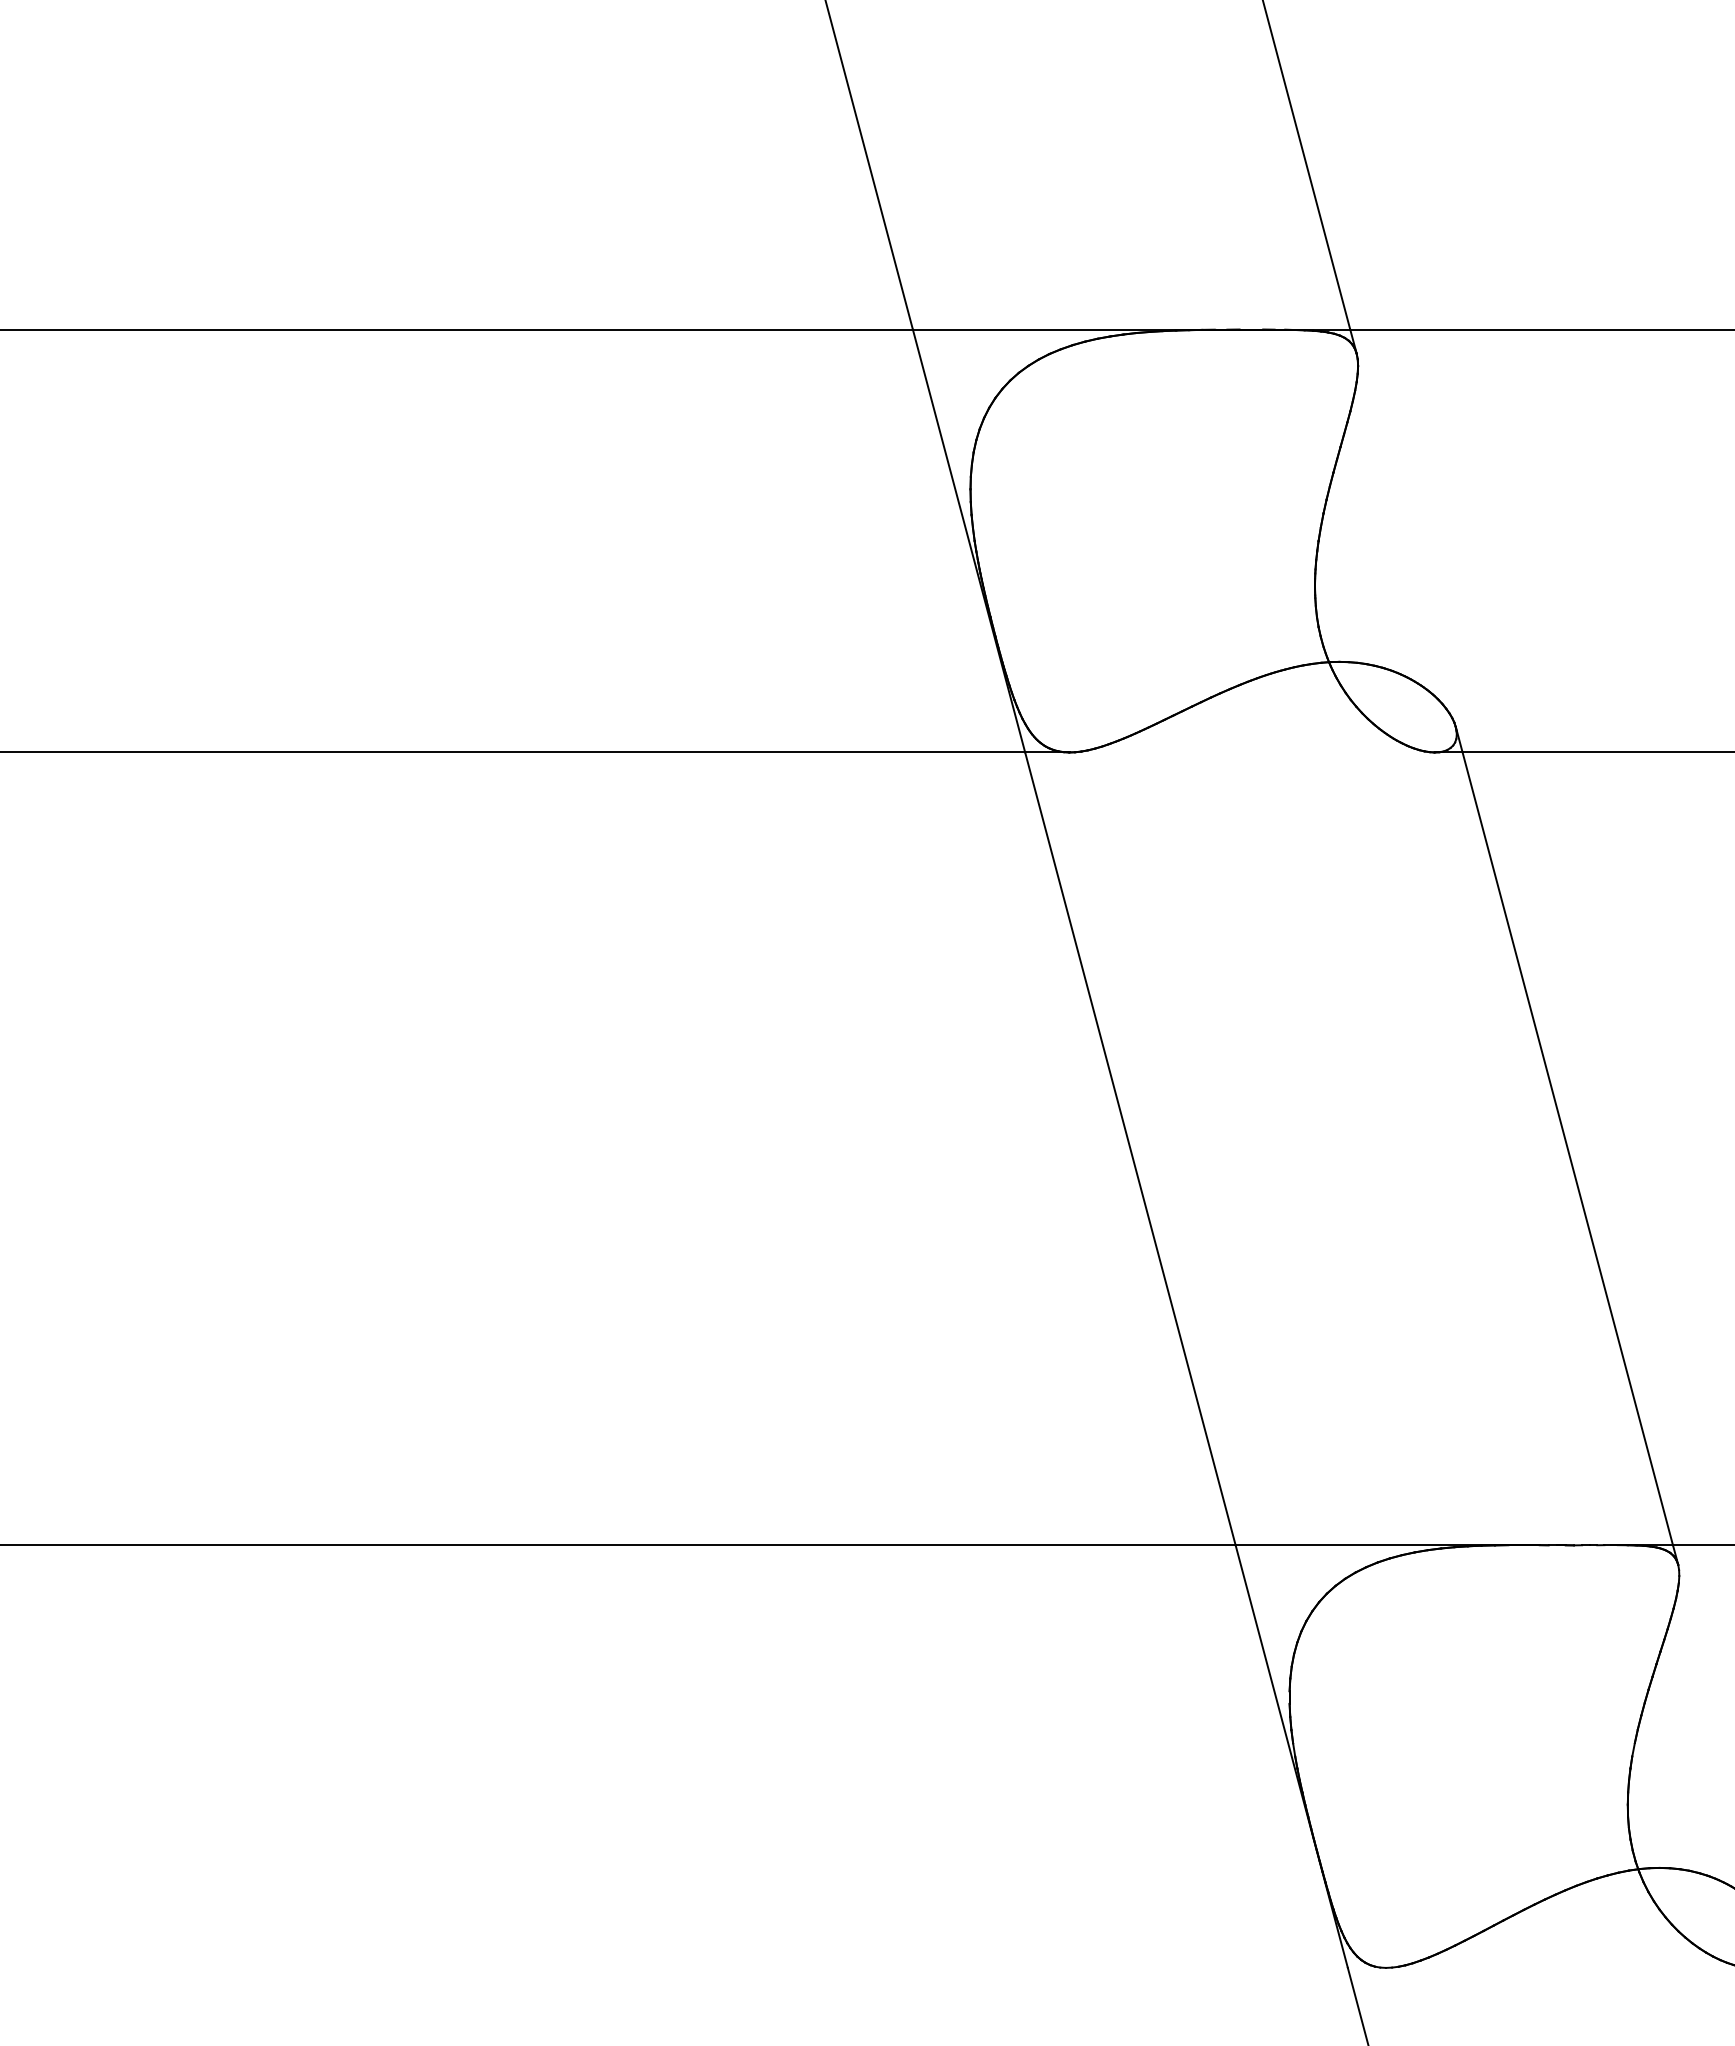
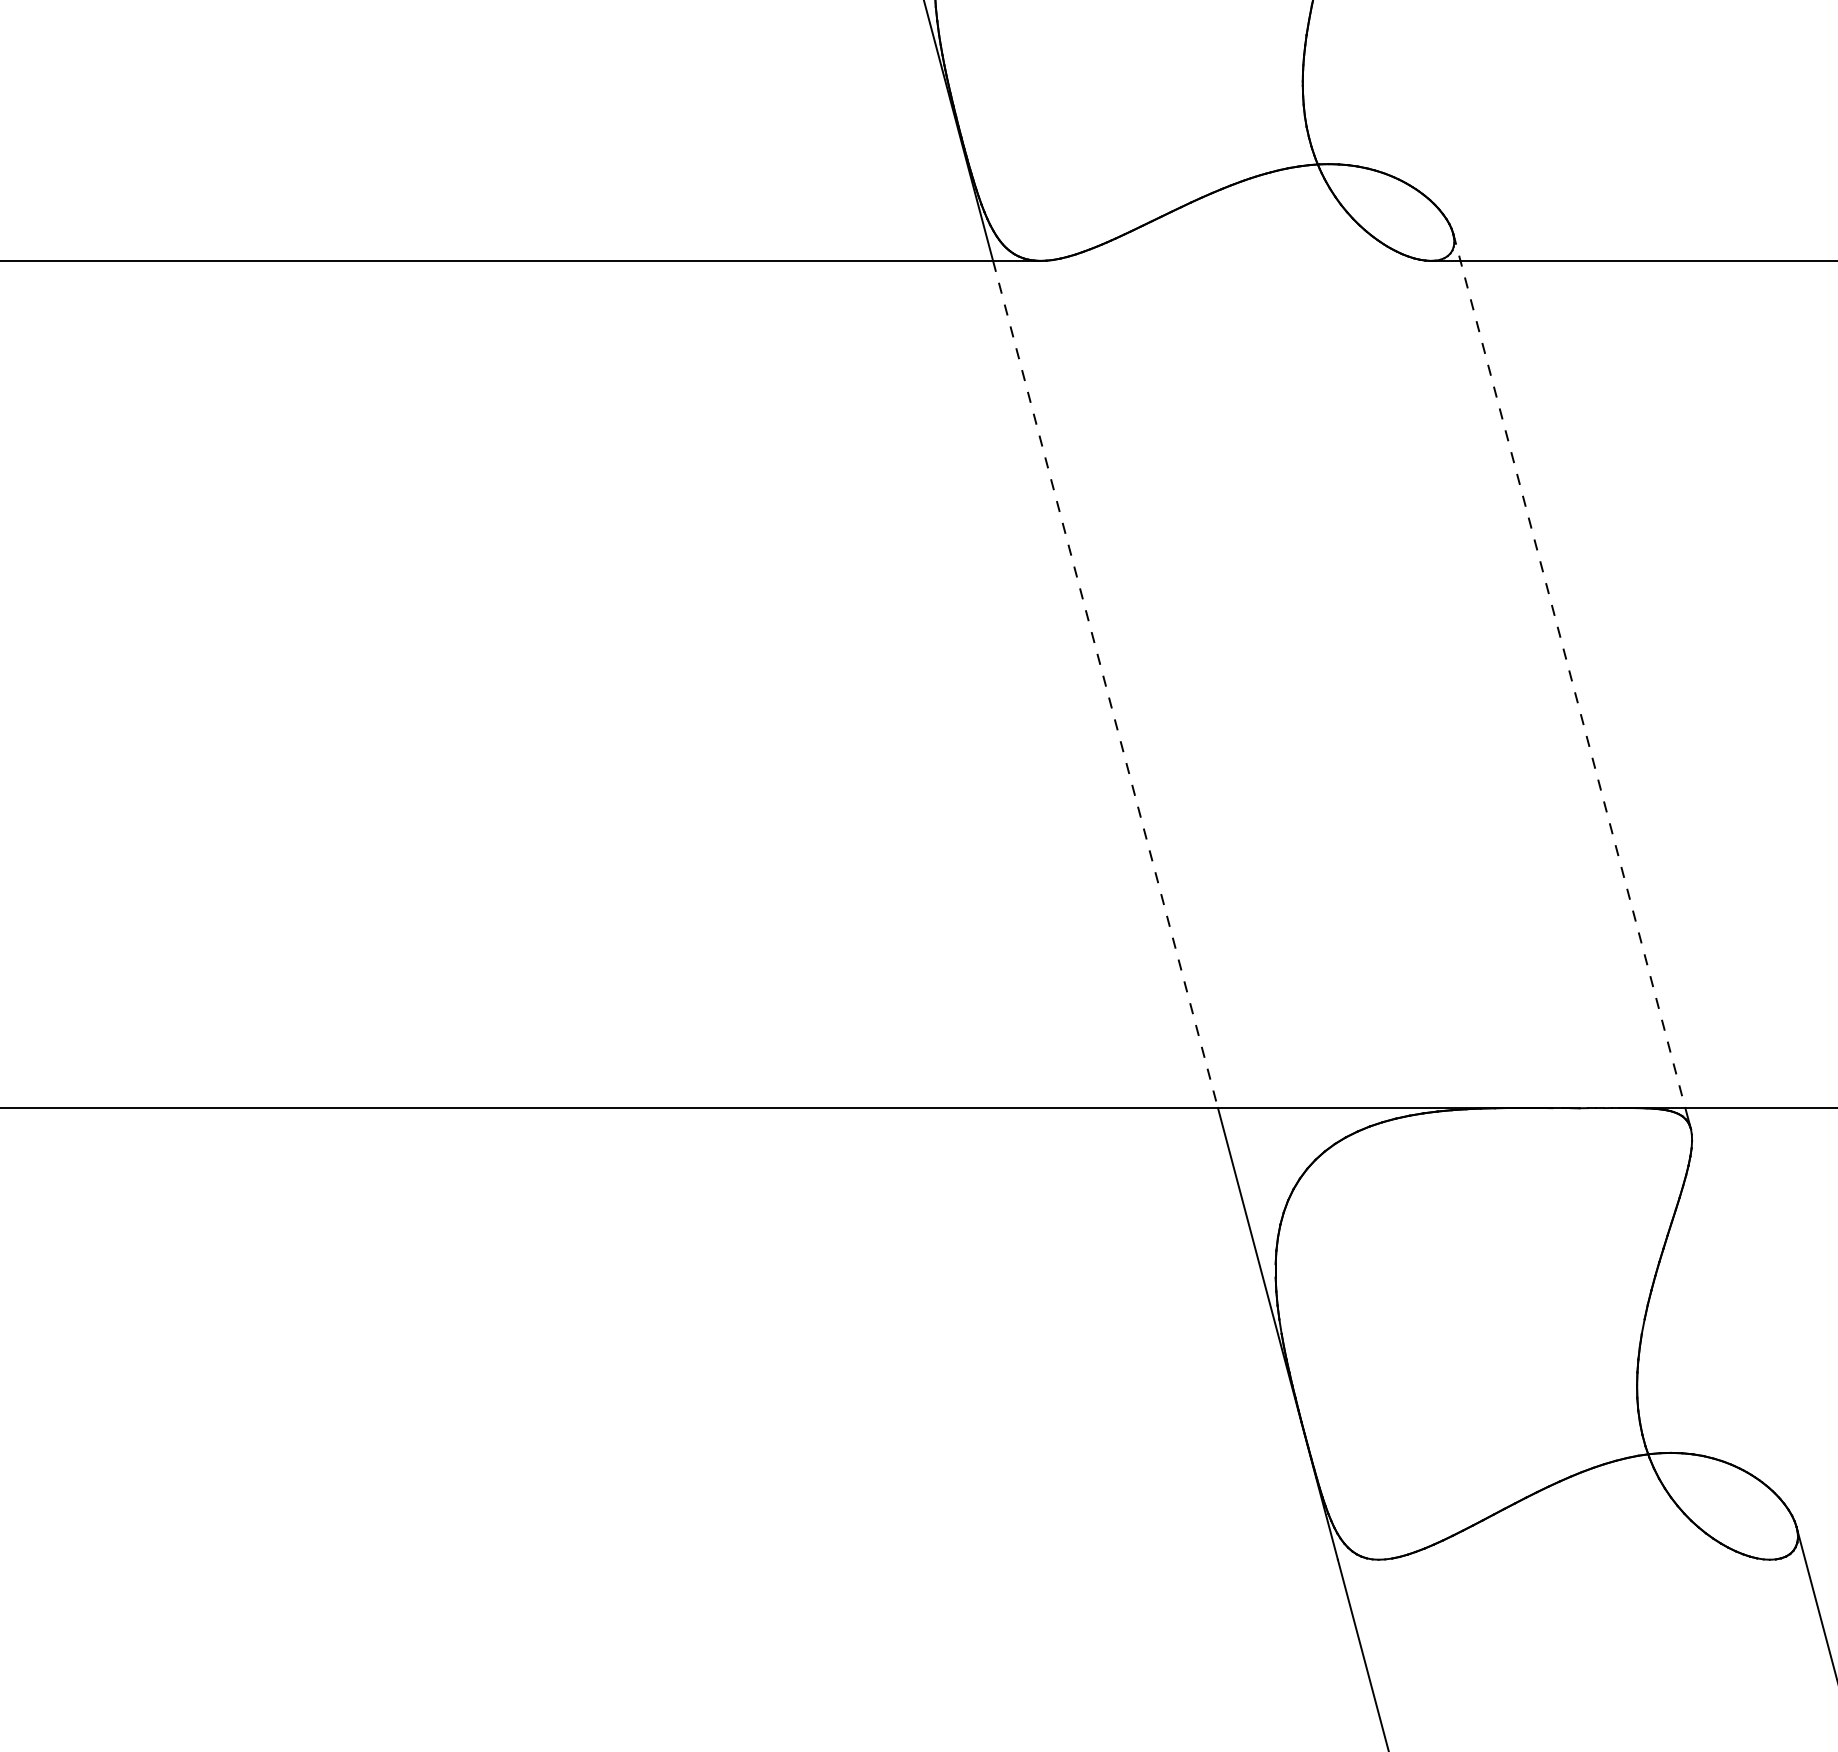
line: (1564, 1136) -> (1569, 671), solid -> dashed
line: (1130, 1149) -> (1105, 685), solid -> dashed

